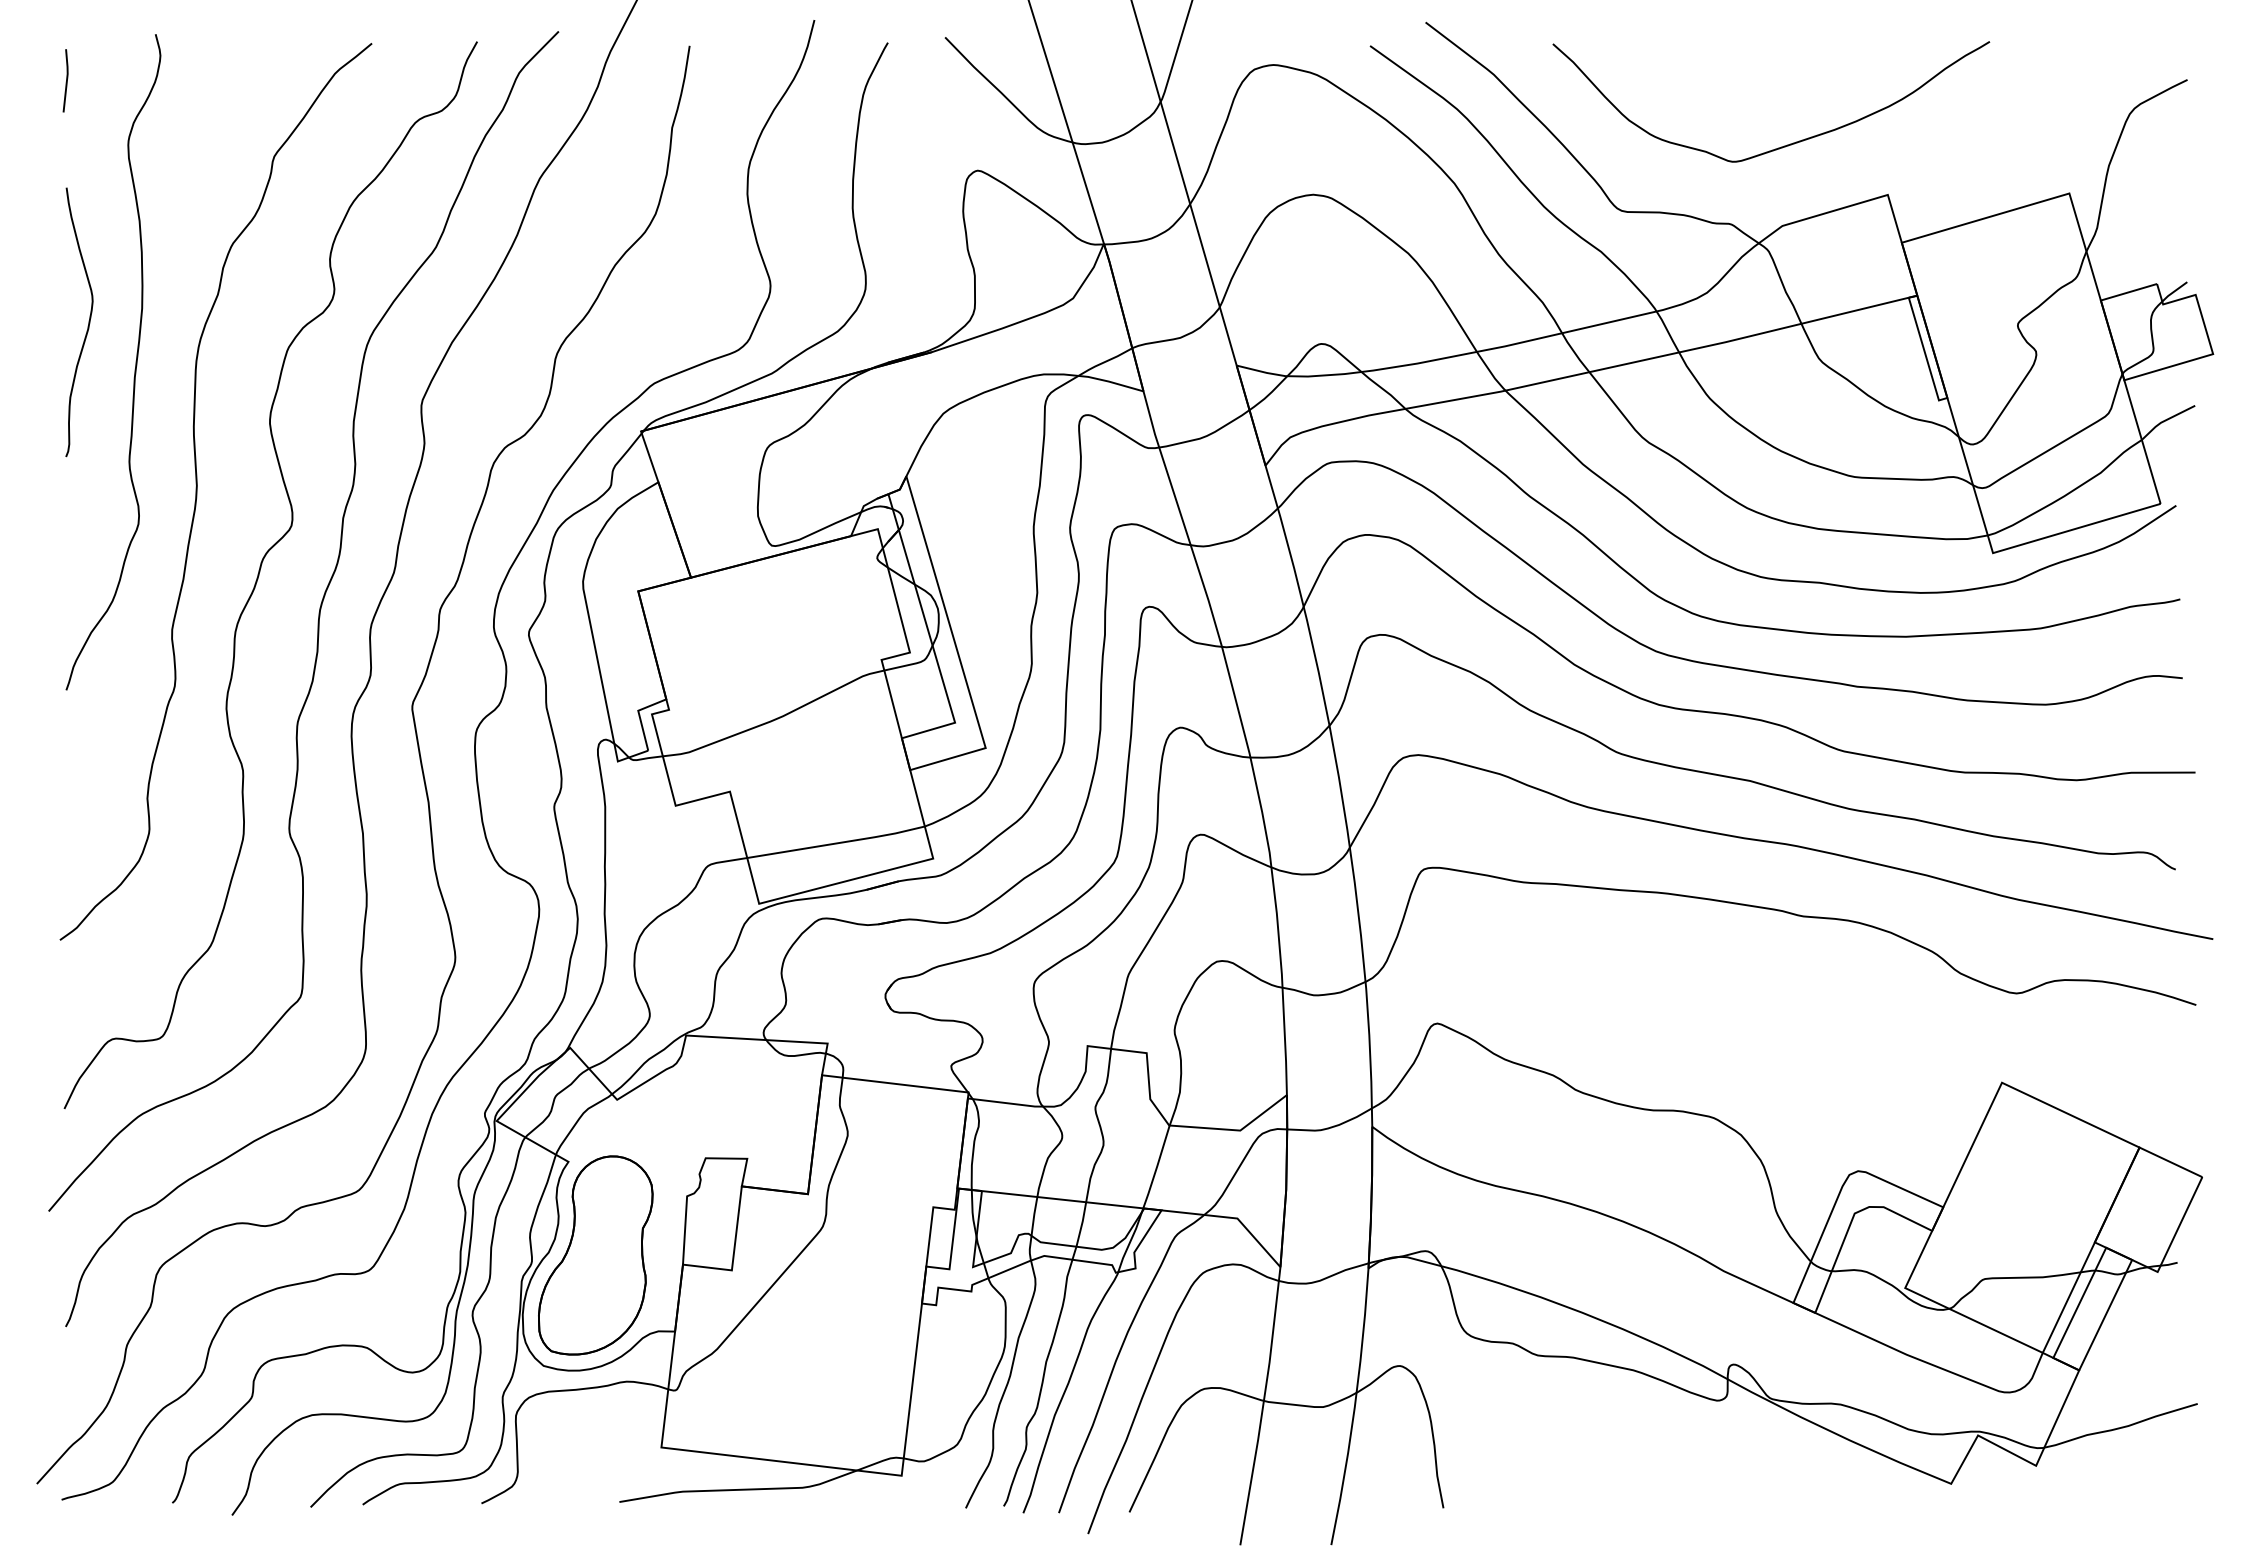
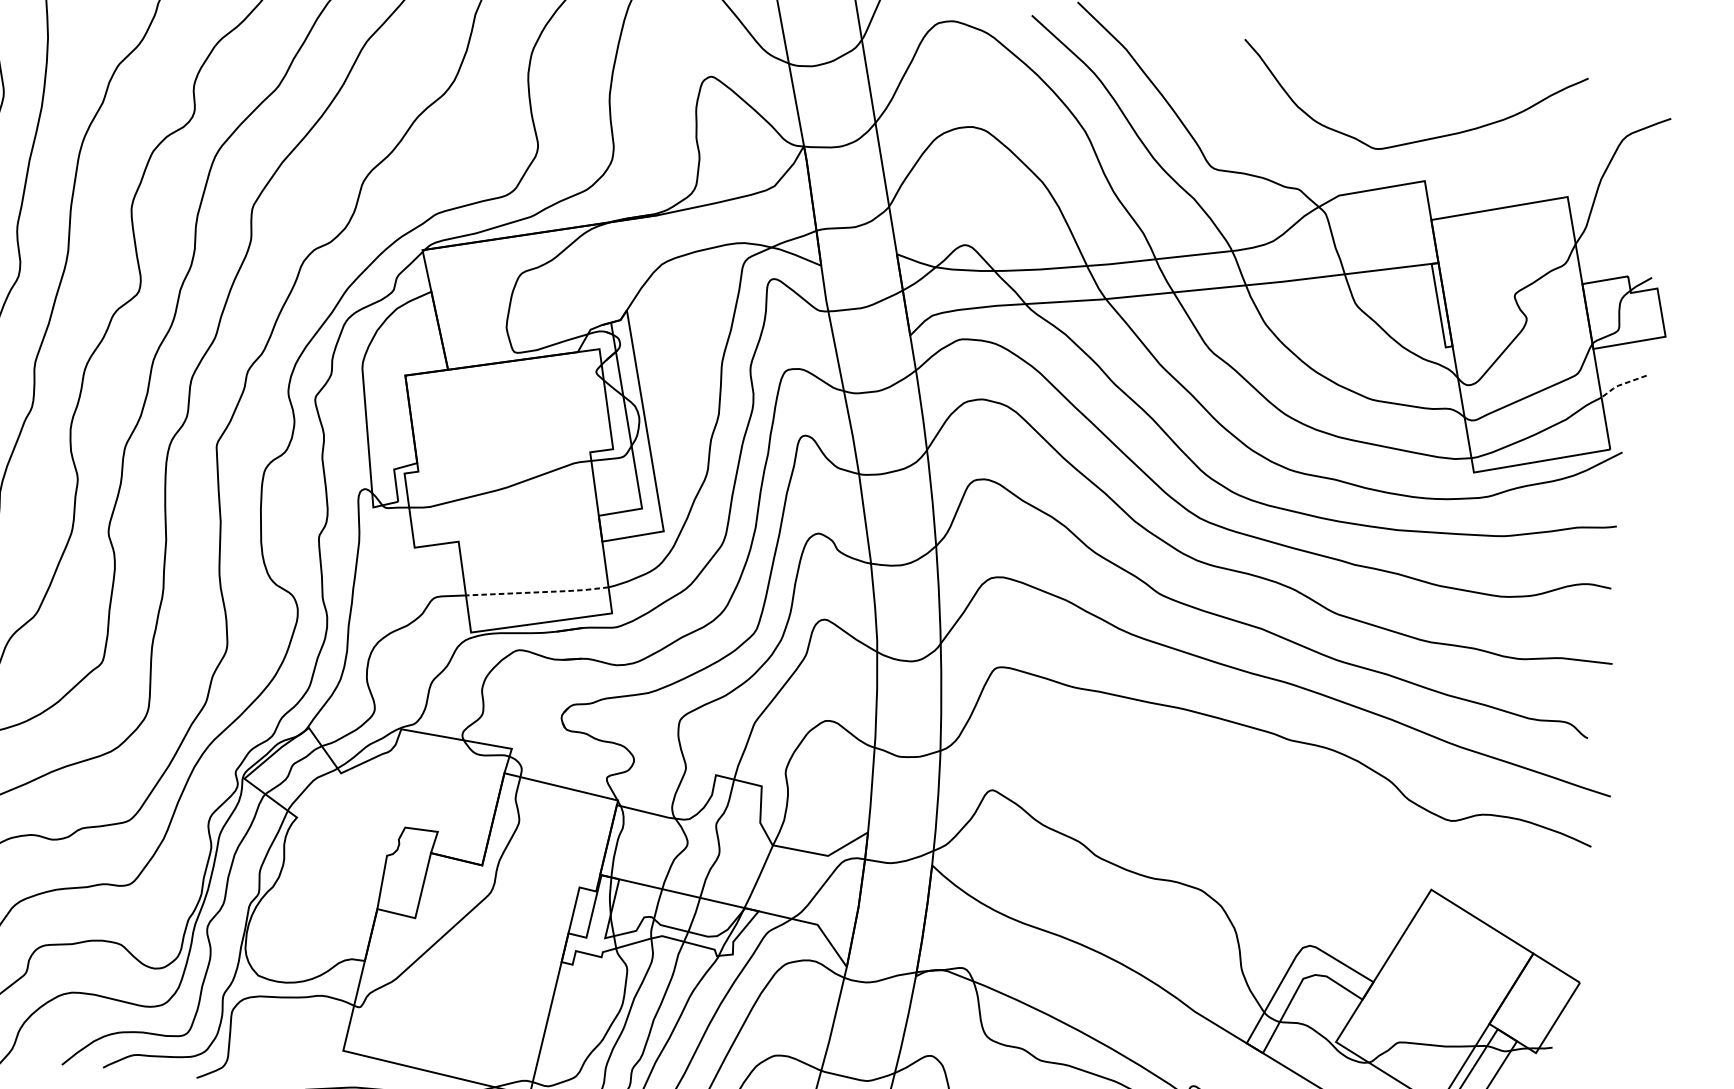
curve: (1787, 144) -> (1419, 140), moved
line: (2165, 420) -> (1621, 384), solid -> dashed
line: (836, 843) -> (537, 592), solid -> dashed
part: (595, 1255) -> (309, 893), removed

